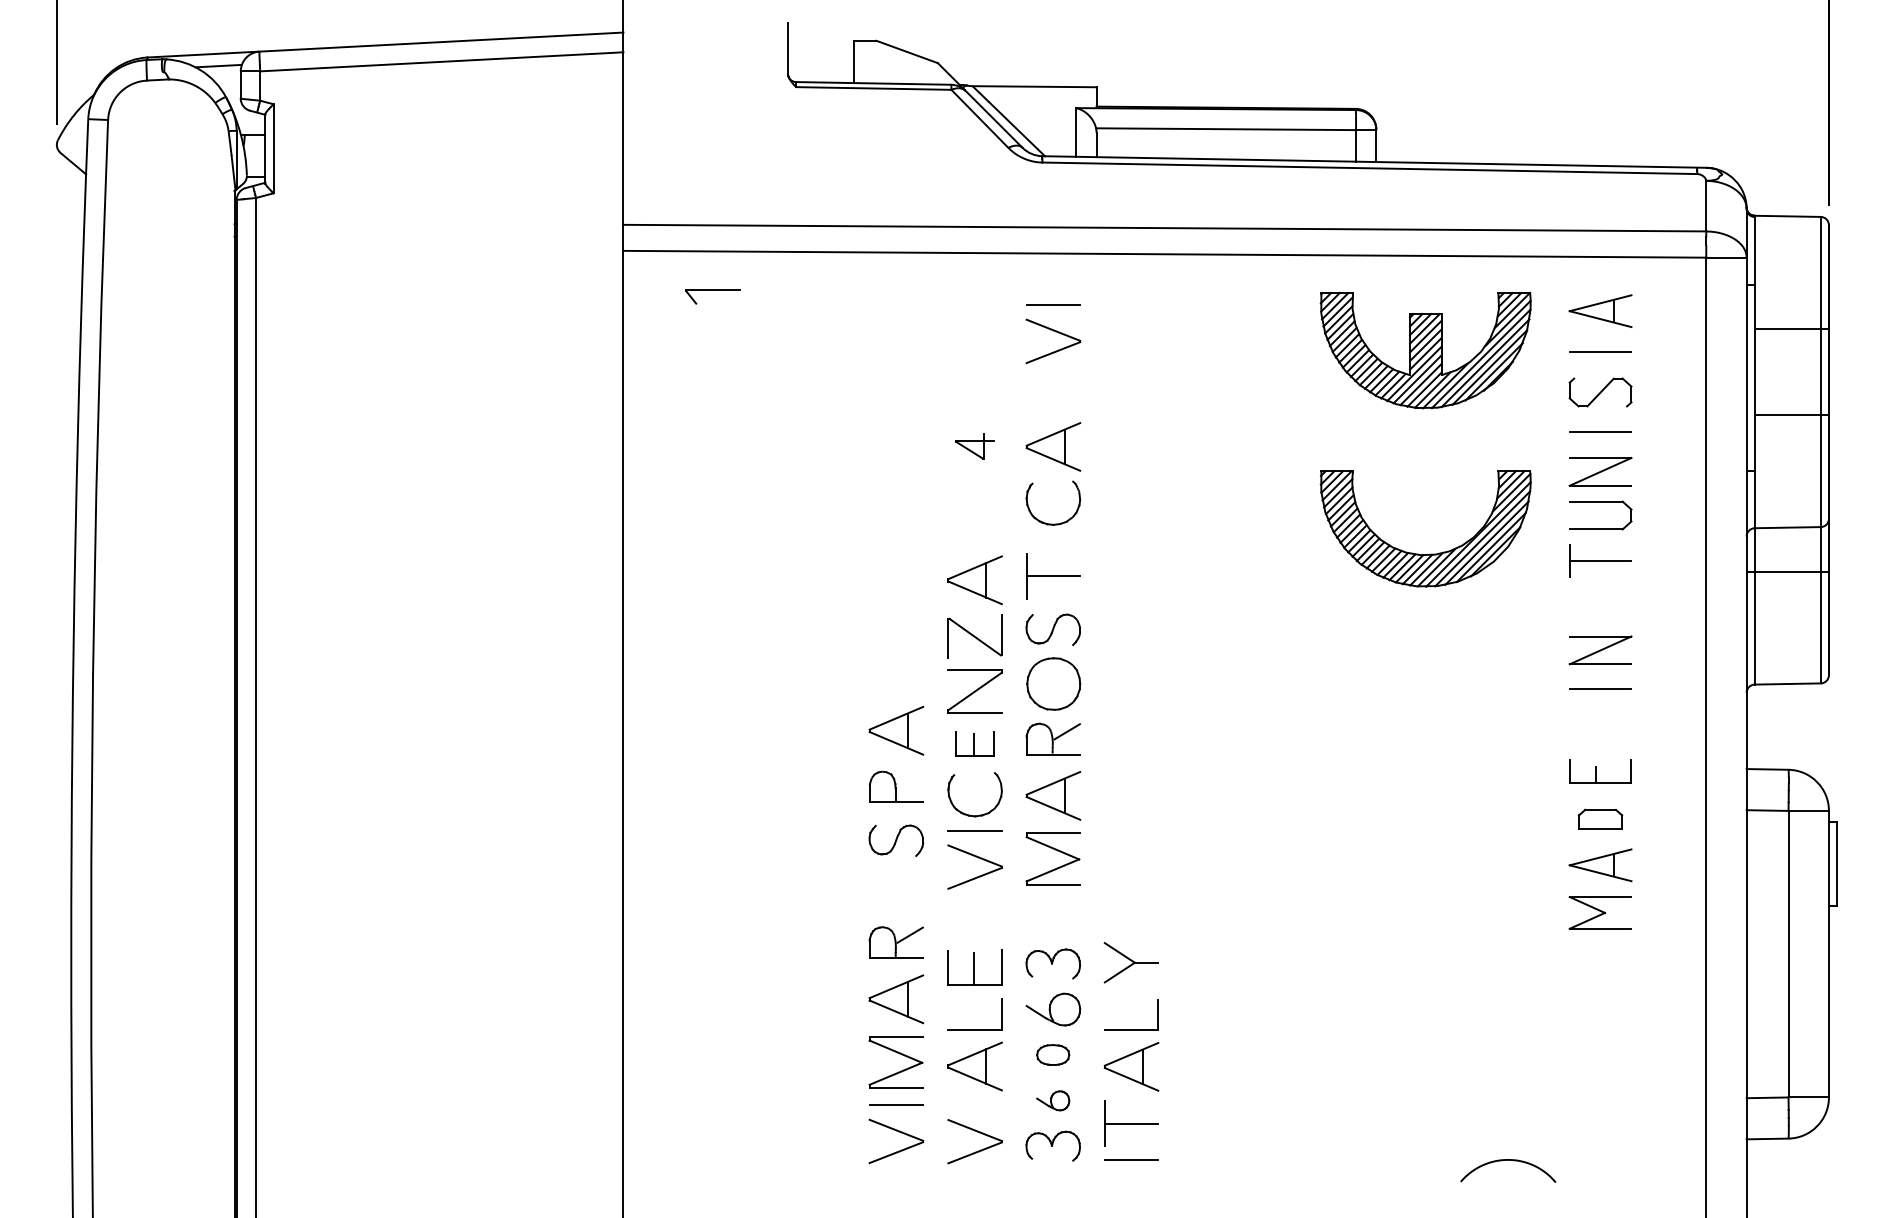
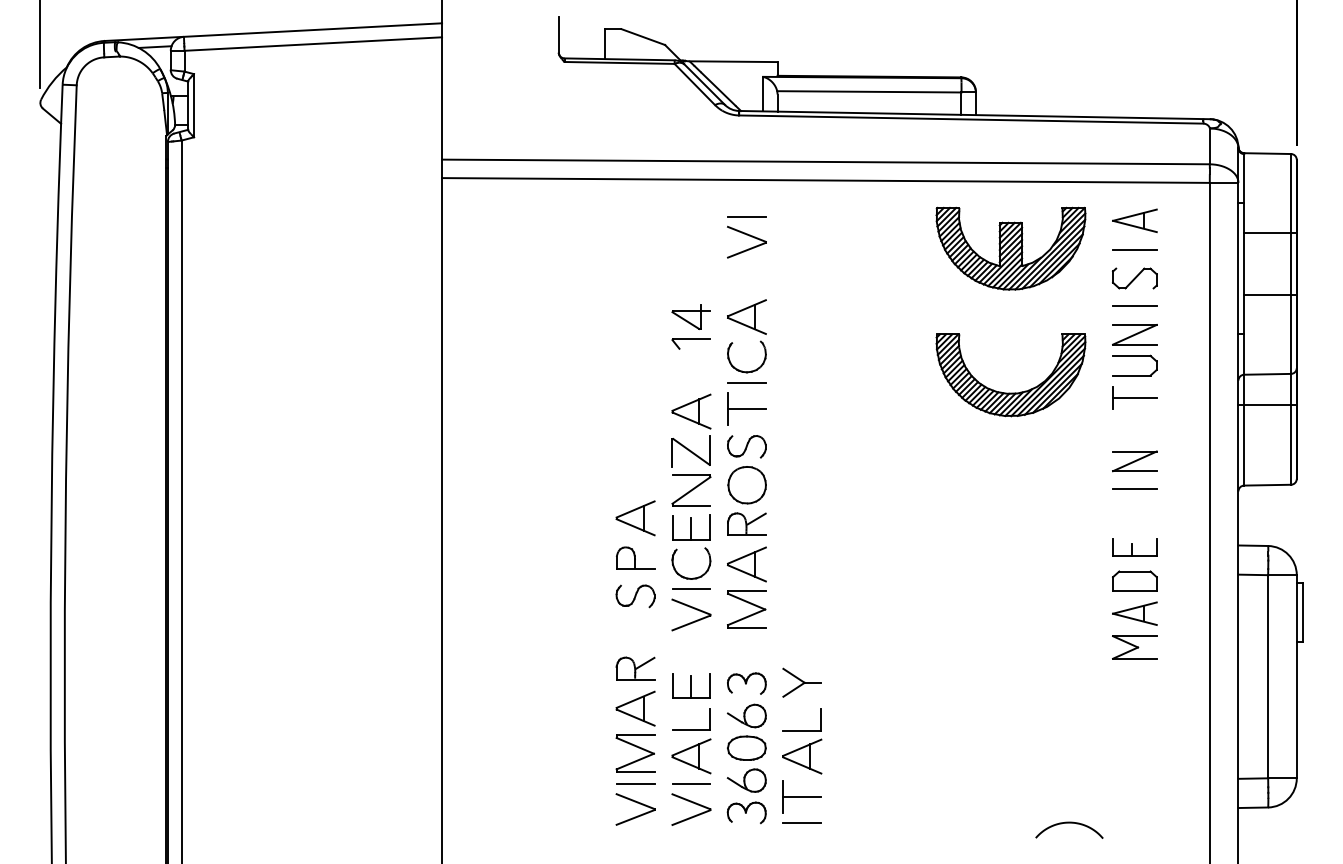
part: (712, 296) -> (690, 343), moved
part: (974, 446) -> (690, 316), size x1.43
line: (1053, 539) -> (747, 382), added
part: (974, 743) -> (690, 527), size x1.43
part: (1600, 819) -> (1134, 581), size x1.43
part: (1052, 1054) -> (746, 747), size x1.67
part: (1052, 1100) -> (746, 780), size x1.67
line: (974, 1105) -> (690, 784), added

